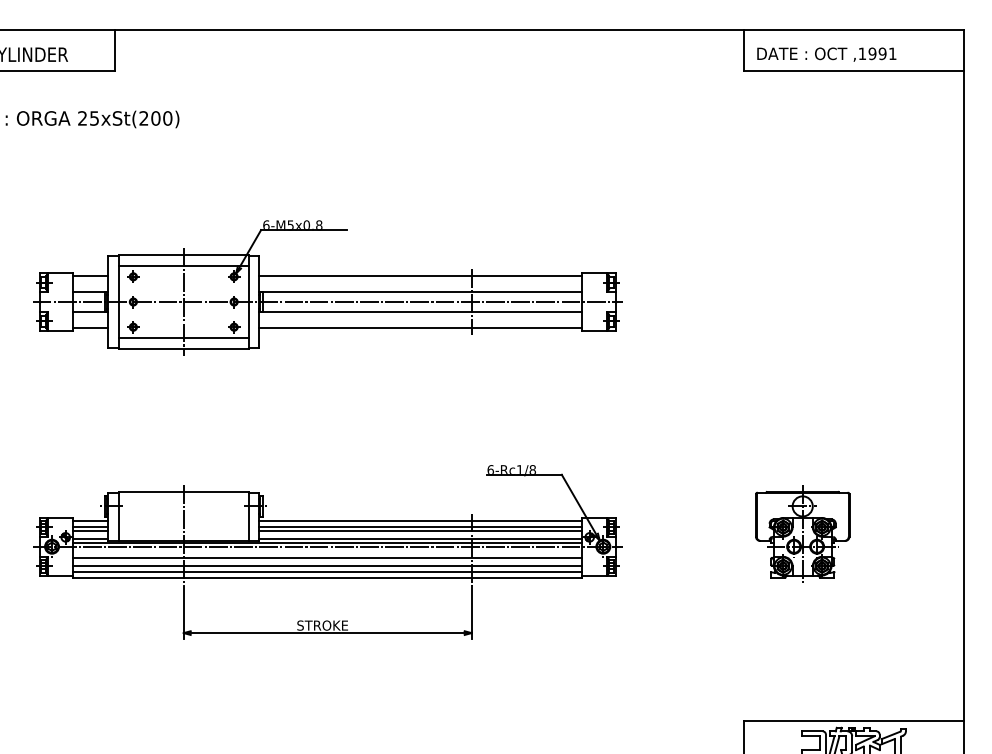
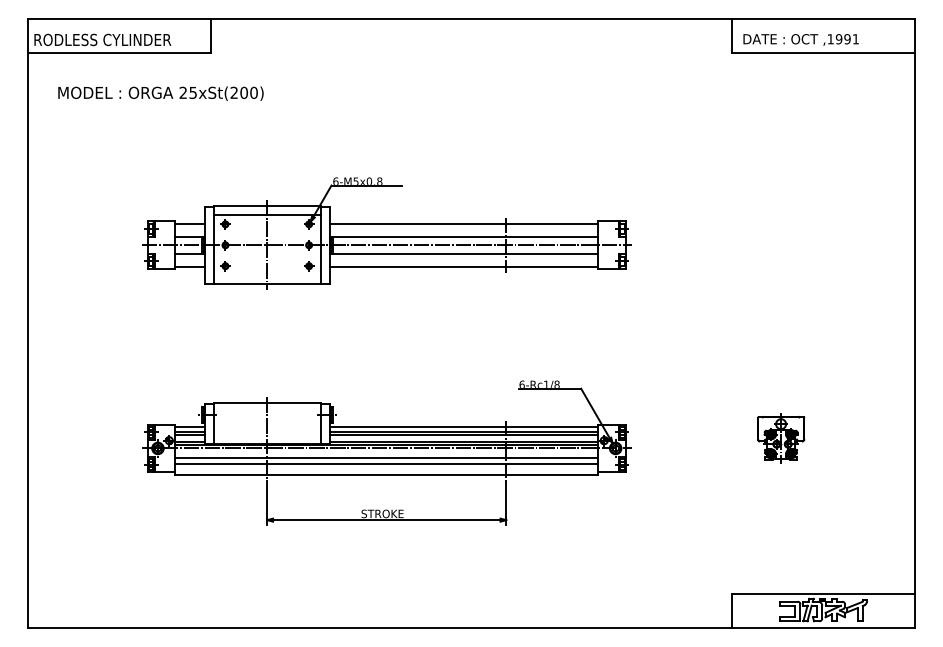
line: (184, 338) -> (267, 275), removed
part: (801, 533) -> (780, 437), size x0.6
line: (327, 572) -> (386, 469), removed

